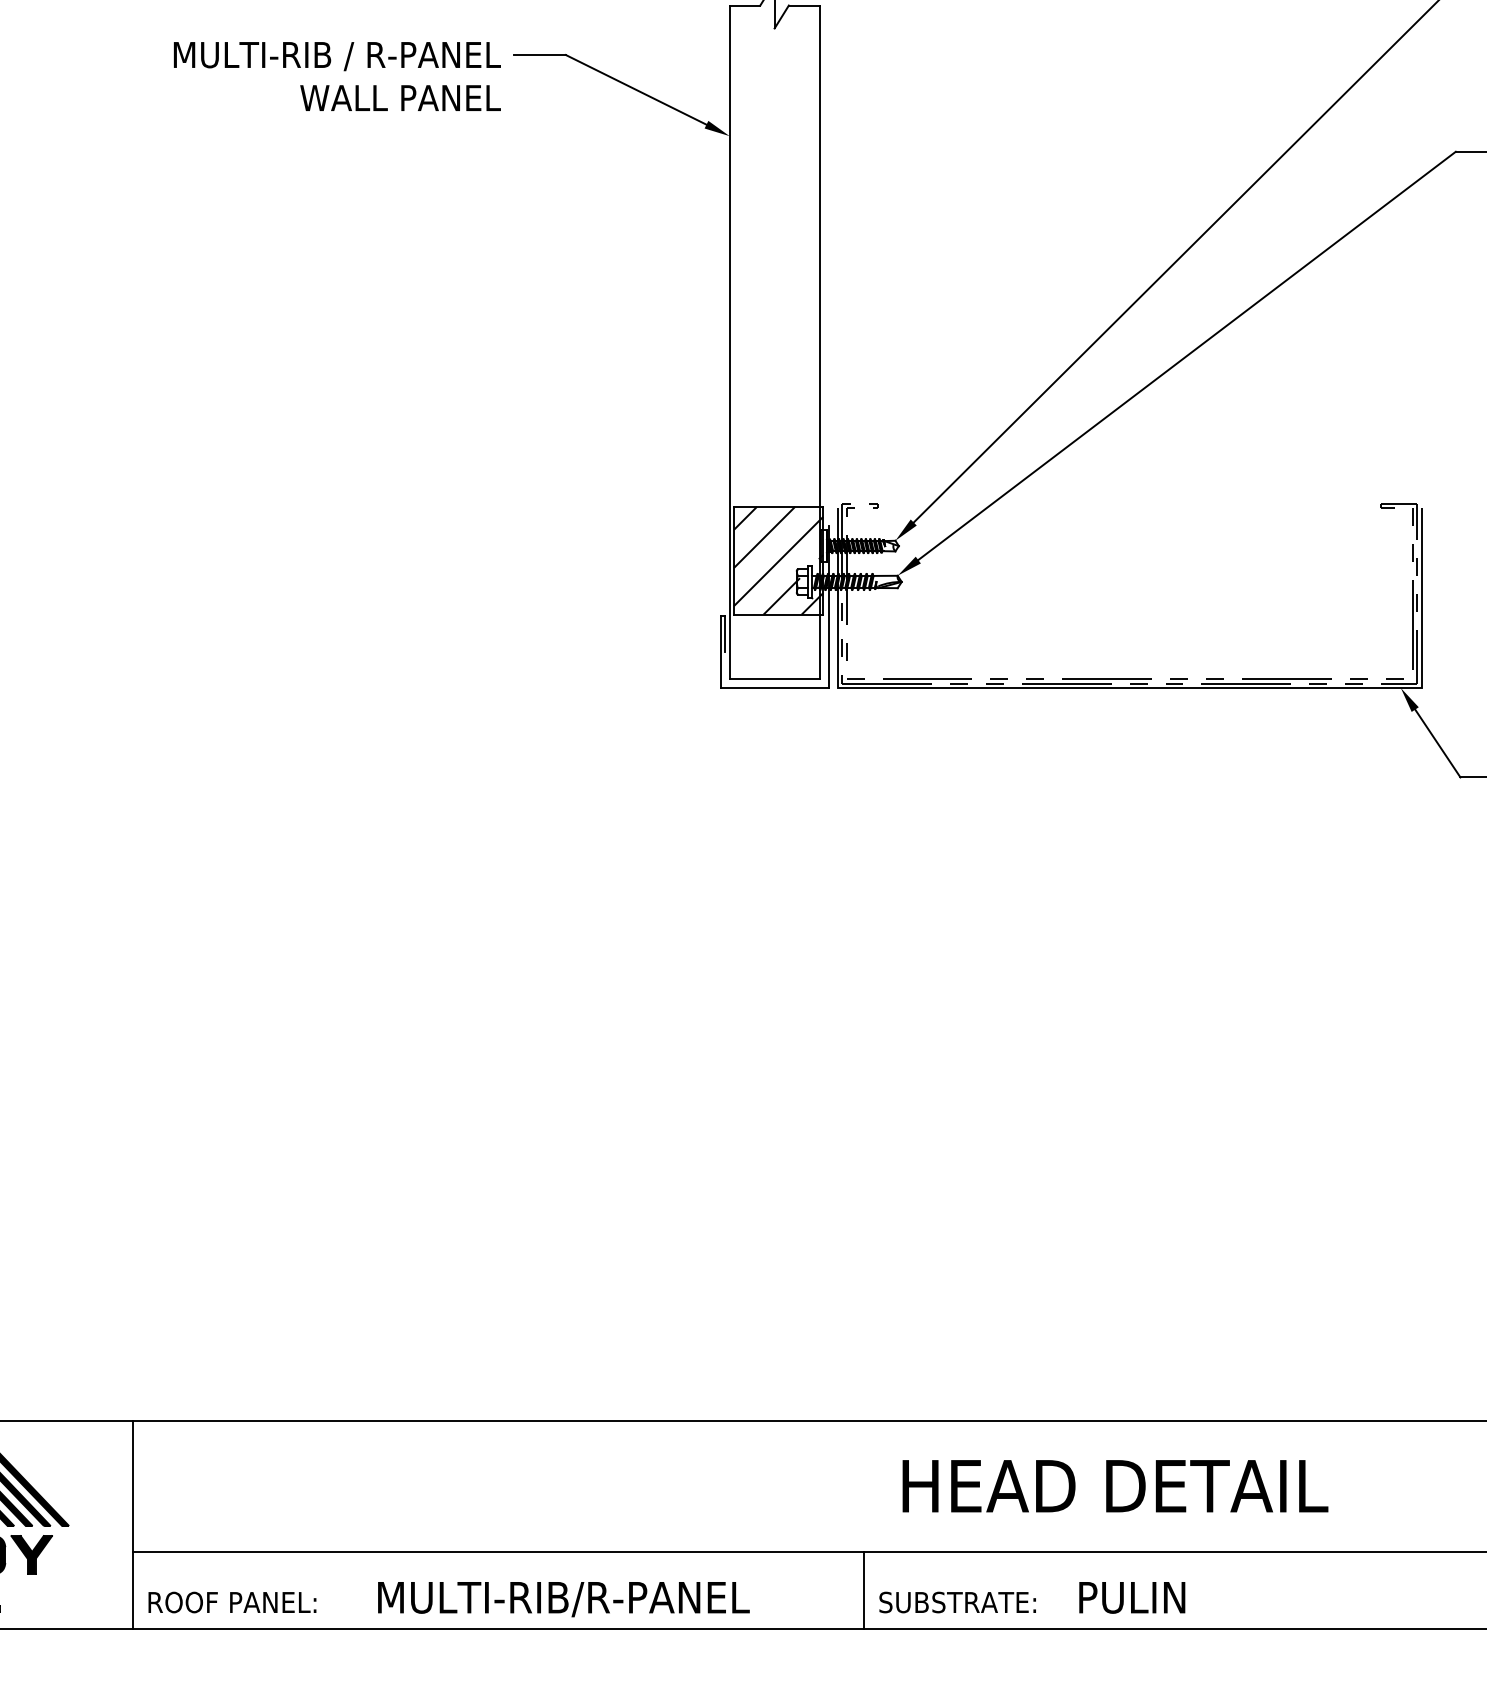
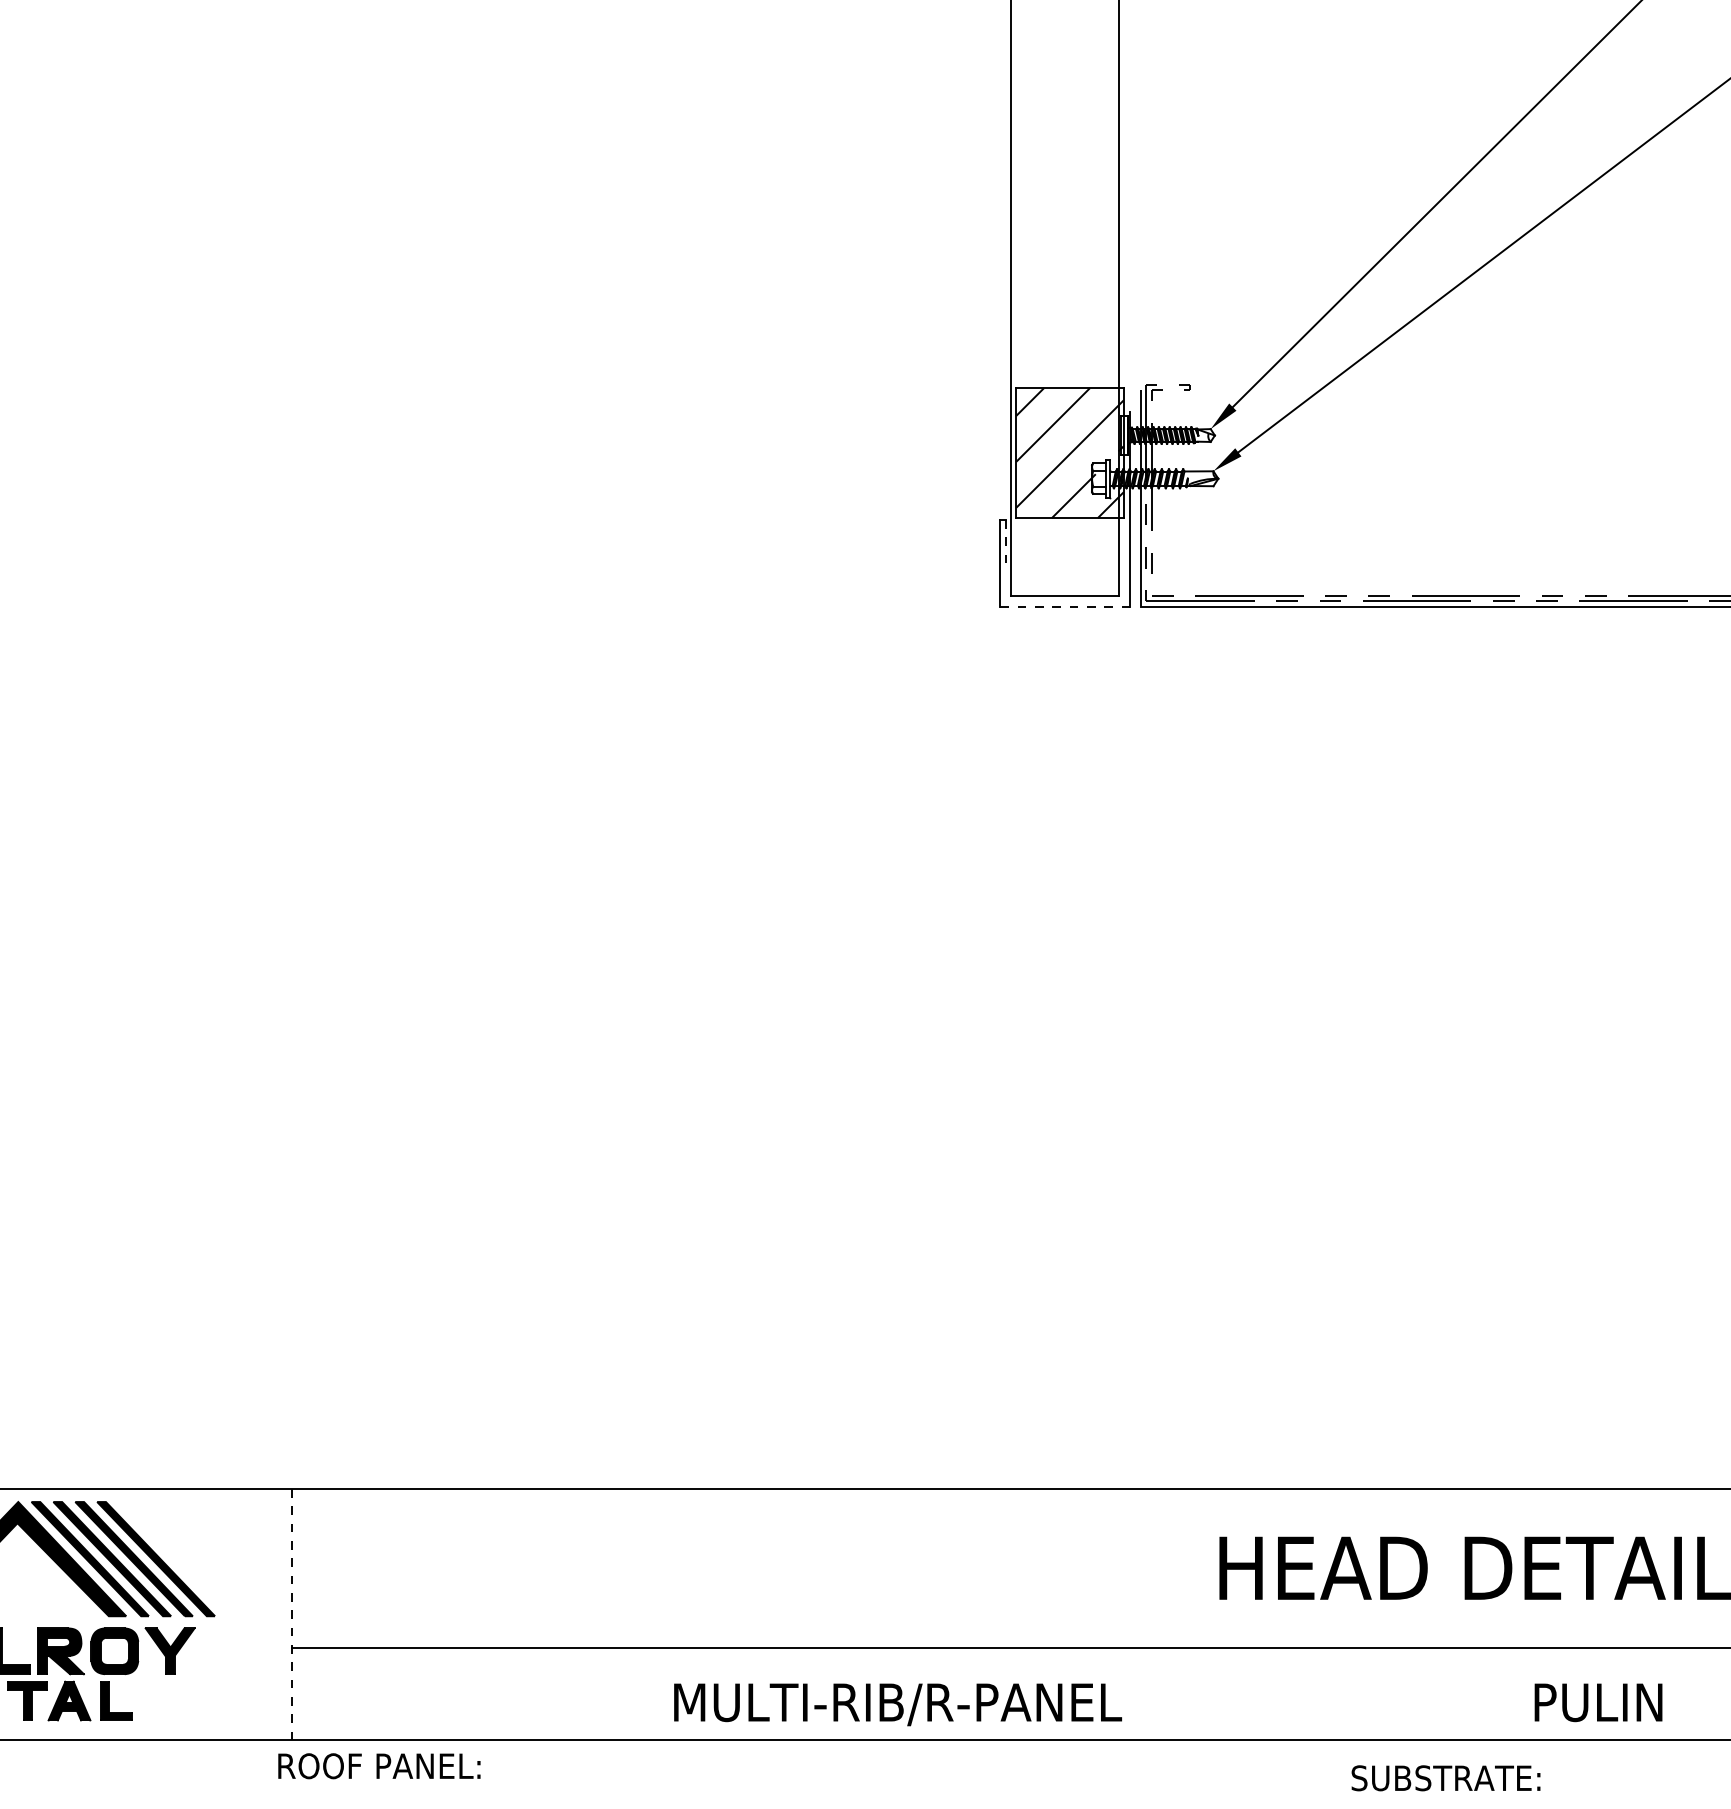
line: (725, 634) -> (1006, 542), solid -> dashed
line: (774, 688) -> (1065, 607), solid -> dashed
line: (132, 1525) -> (291, 1615), solid -> dashed
line: (864, 1590) -> (1173, 1693), removed
text: (1132, 1597) -> (1598, 1702), moved
text: (563, 1599) -> (897, 1704), moved
text: (232, 1602) -> (379, 1766), moved
text: (957, 1602) -> (1445, 1778), moved

